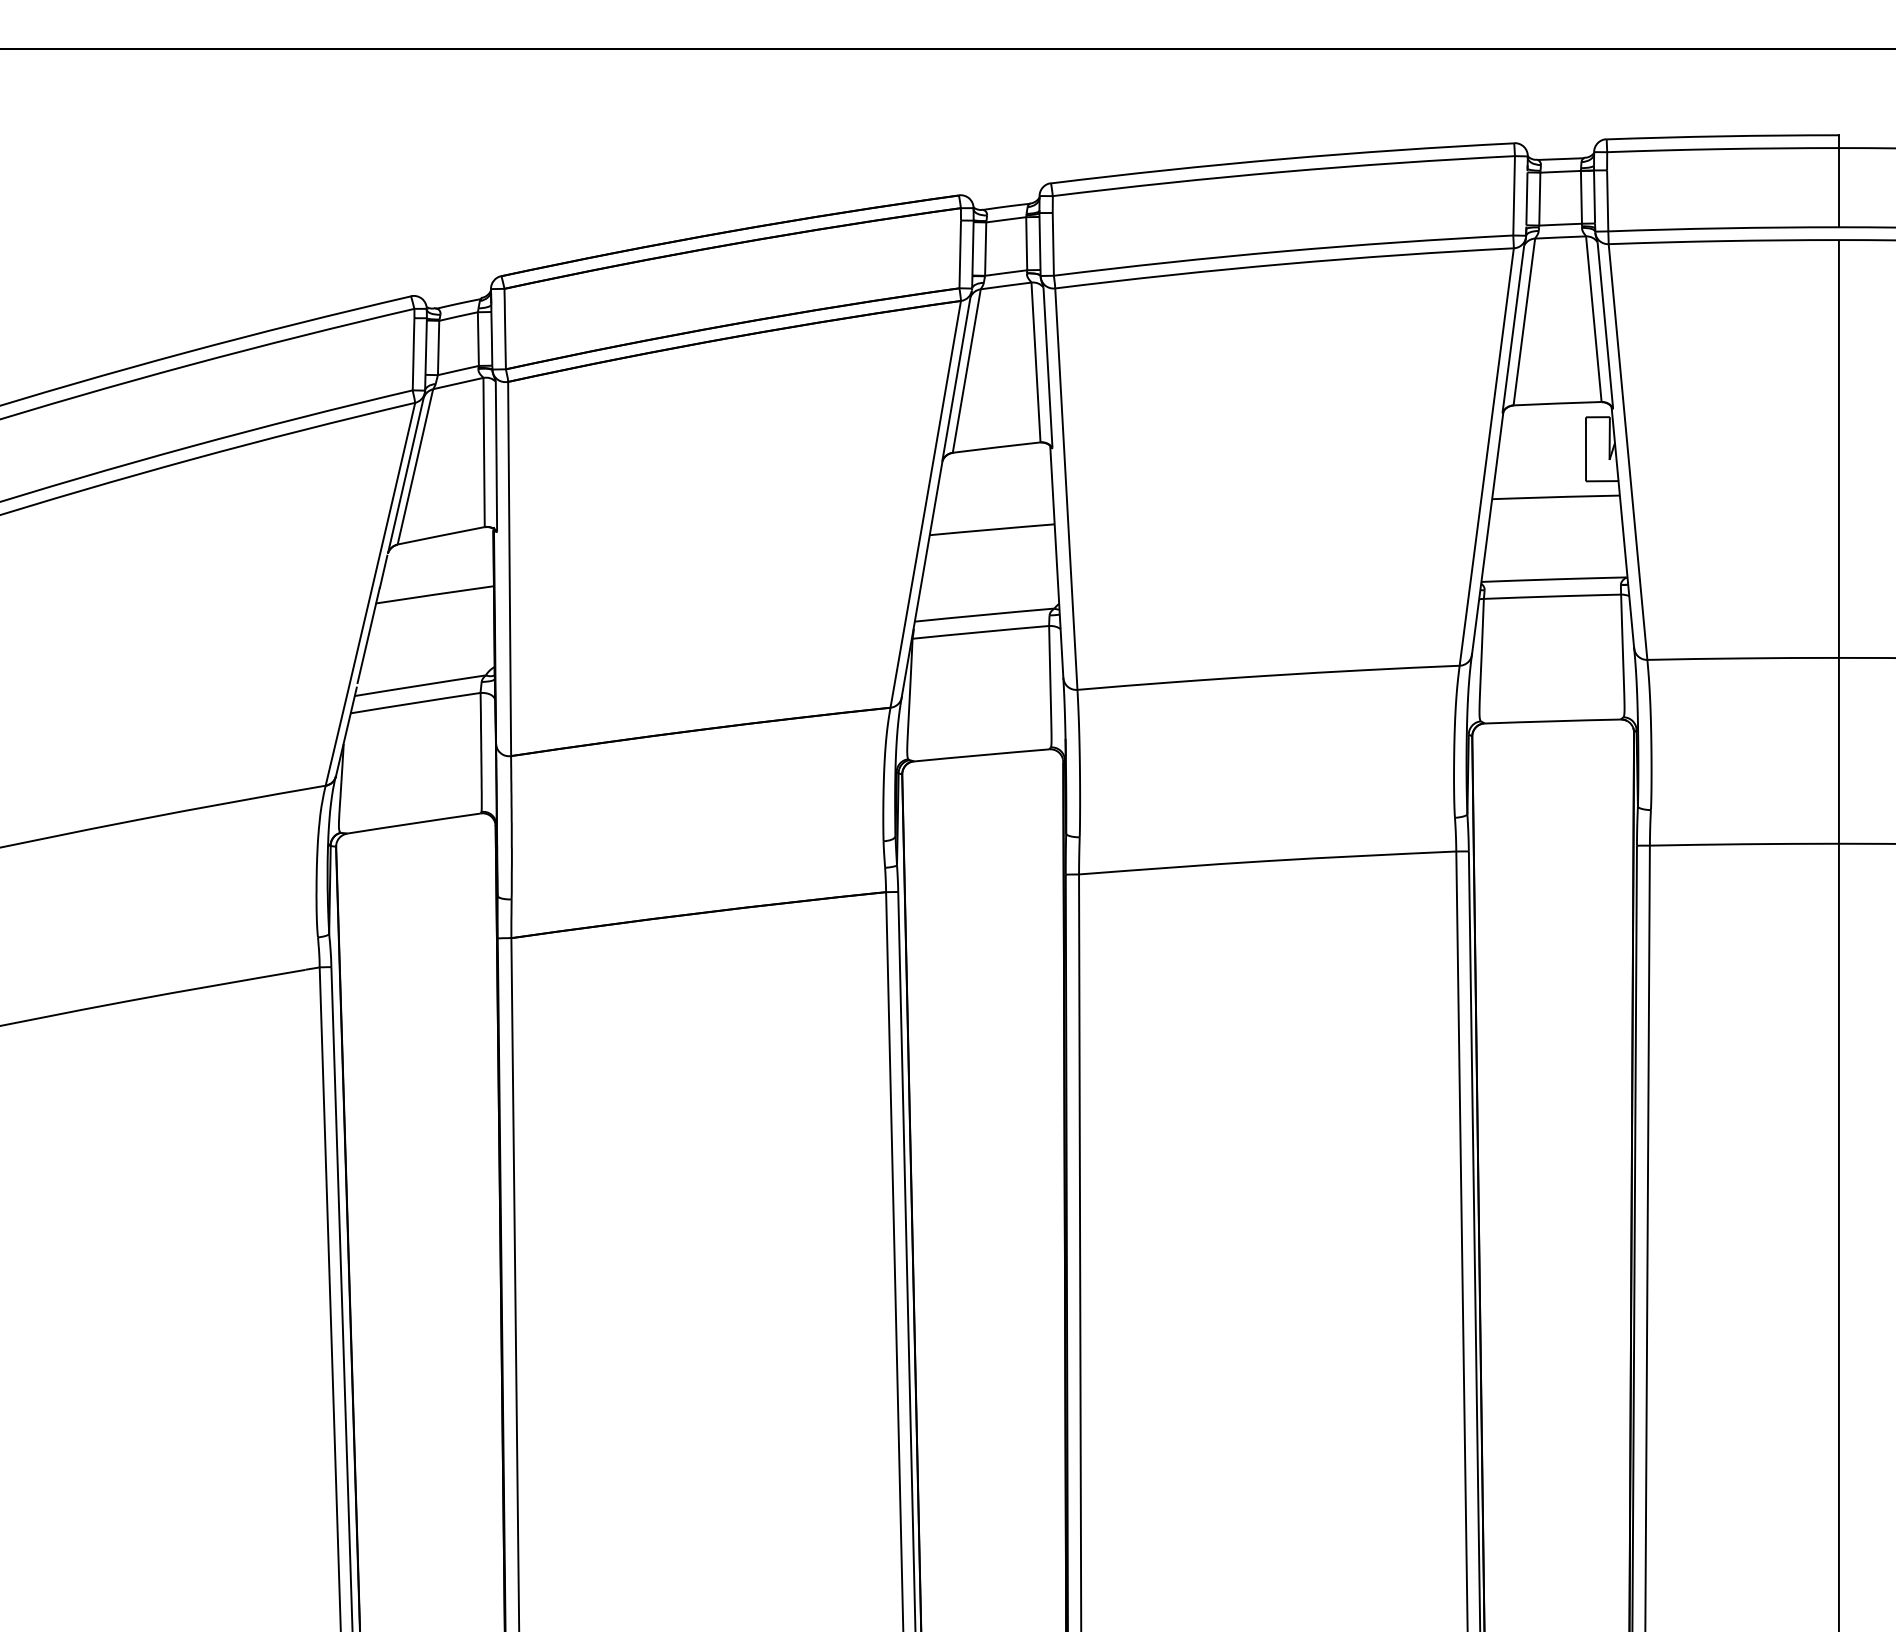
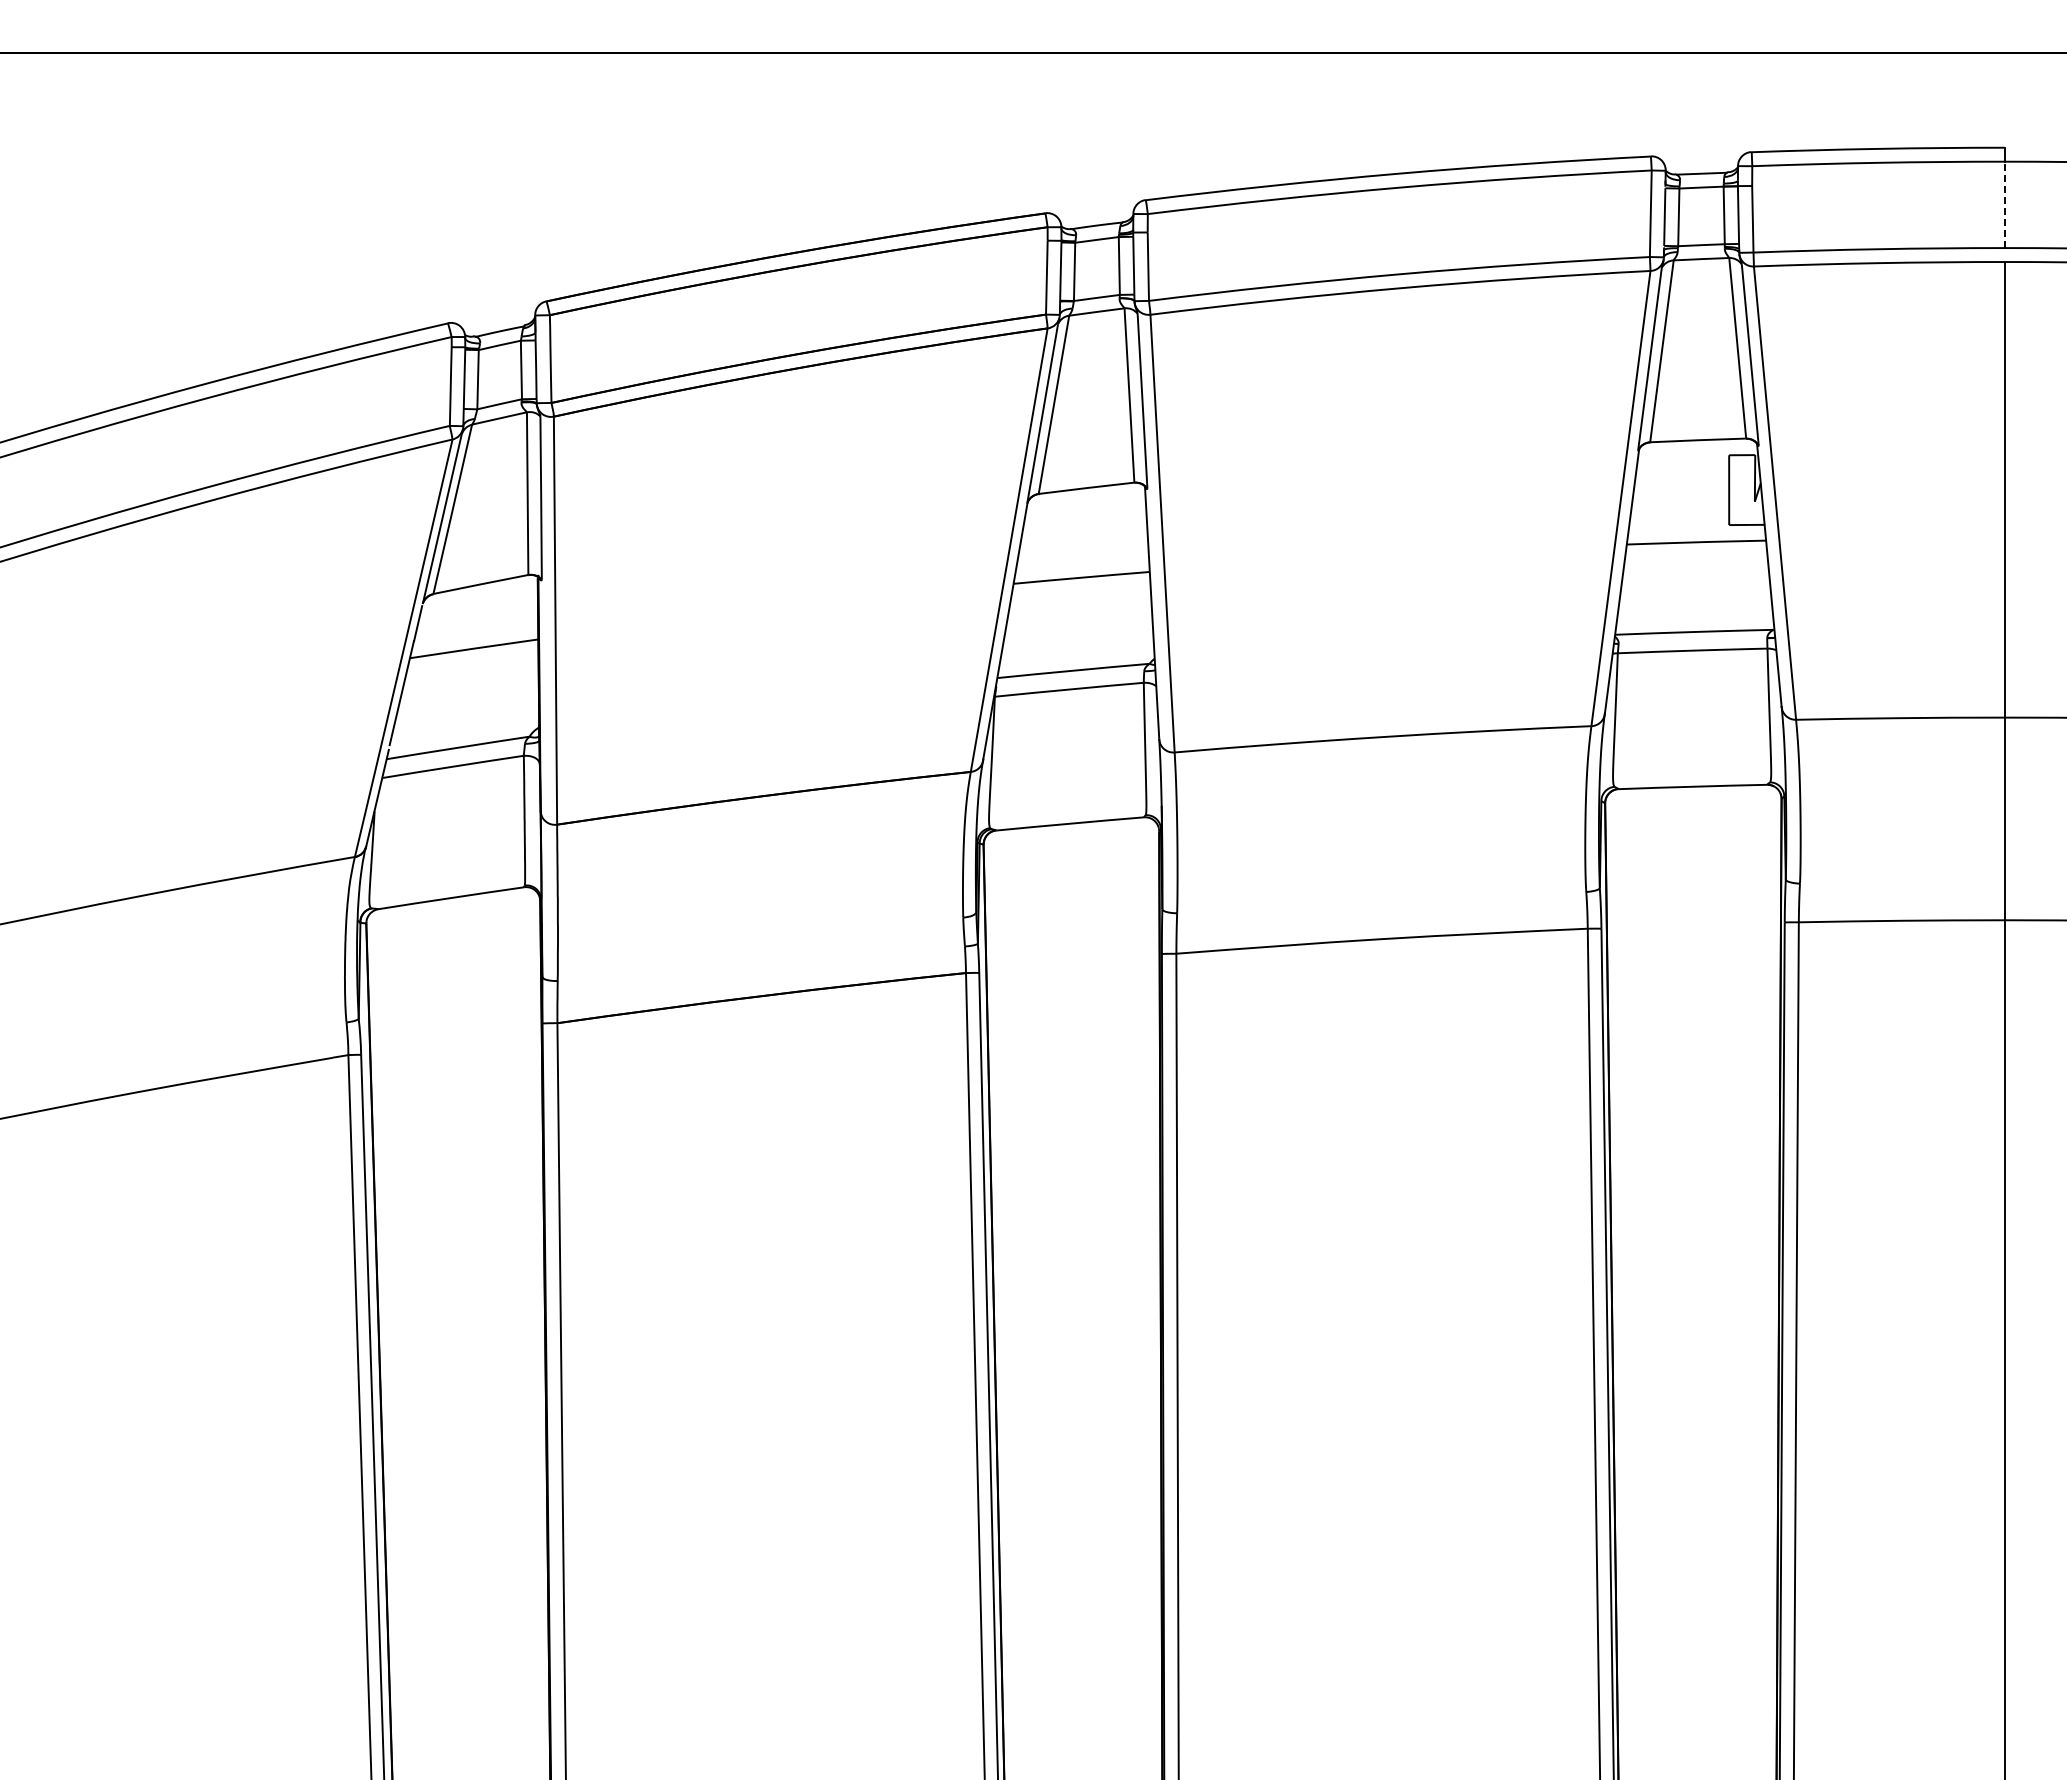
line: (1838, 187) -> (2004, 204), solid -> dashed

